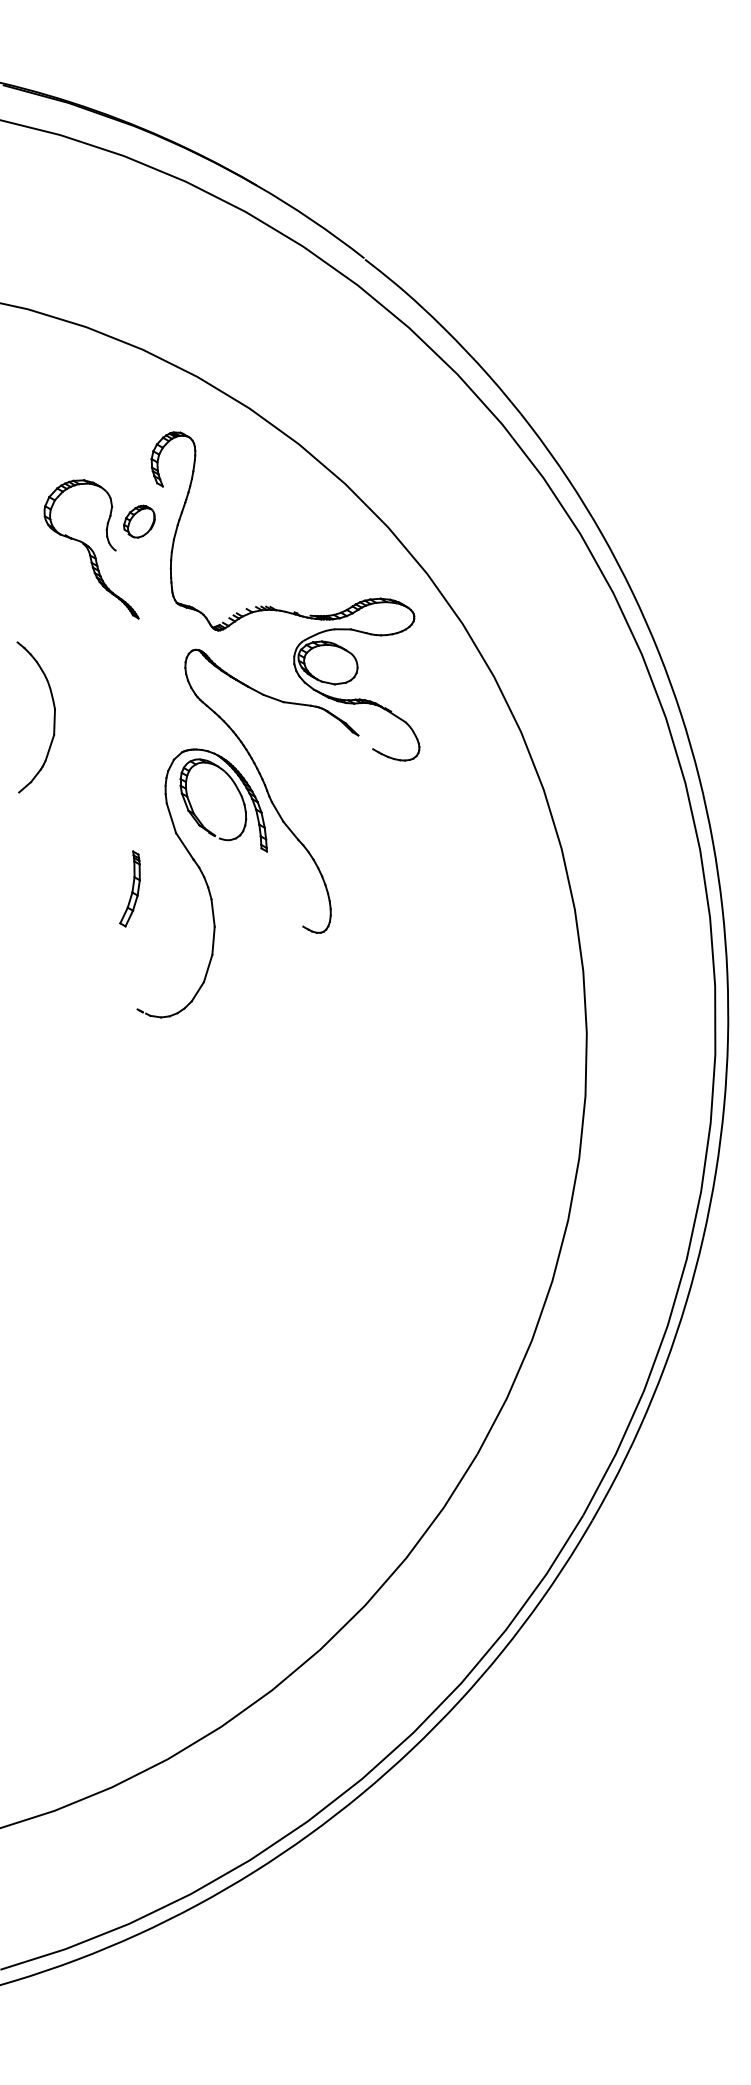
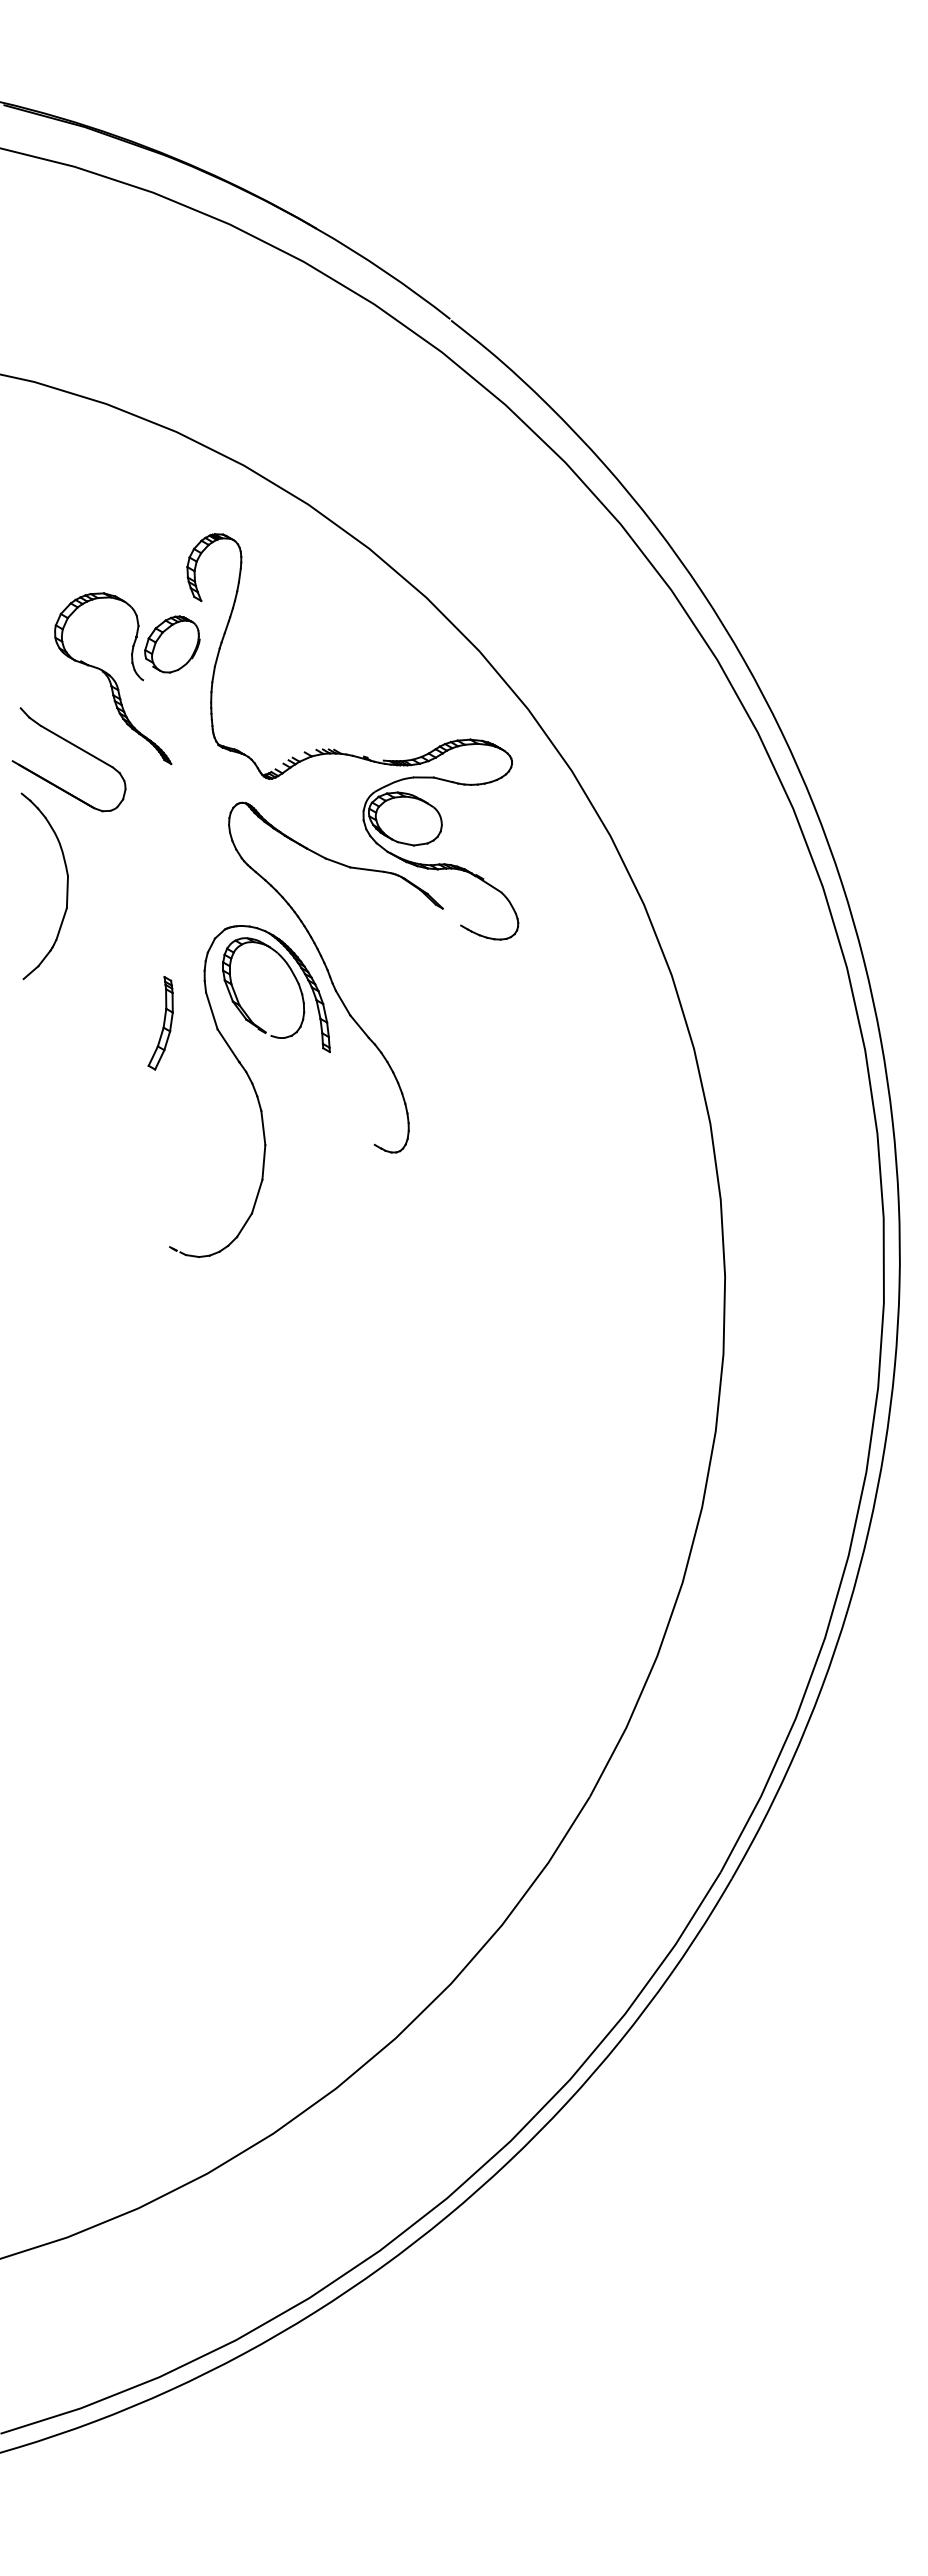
part: (139, 521) -> (172, 644), size x1.43
part: (62, 605) -> (77, 748), added
part: (129, 889) -> (160, 1023), moved

